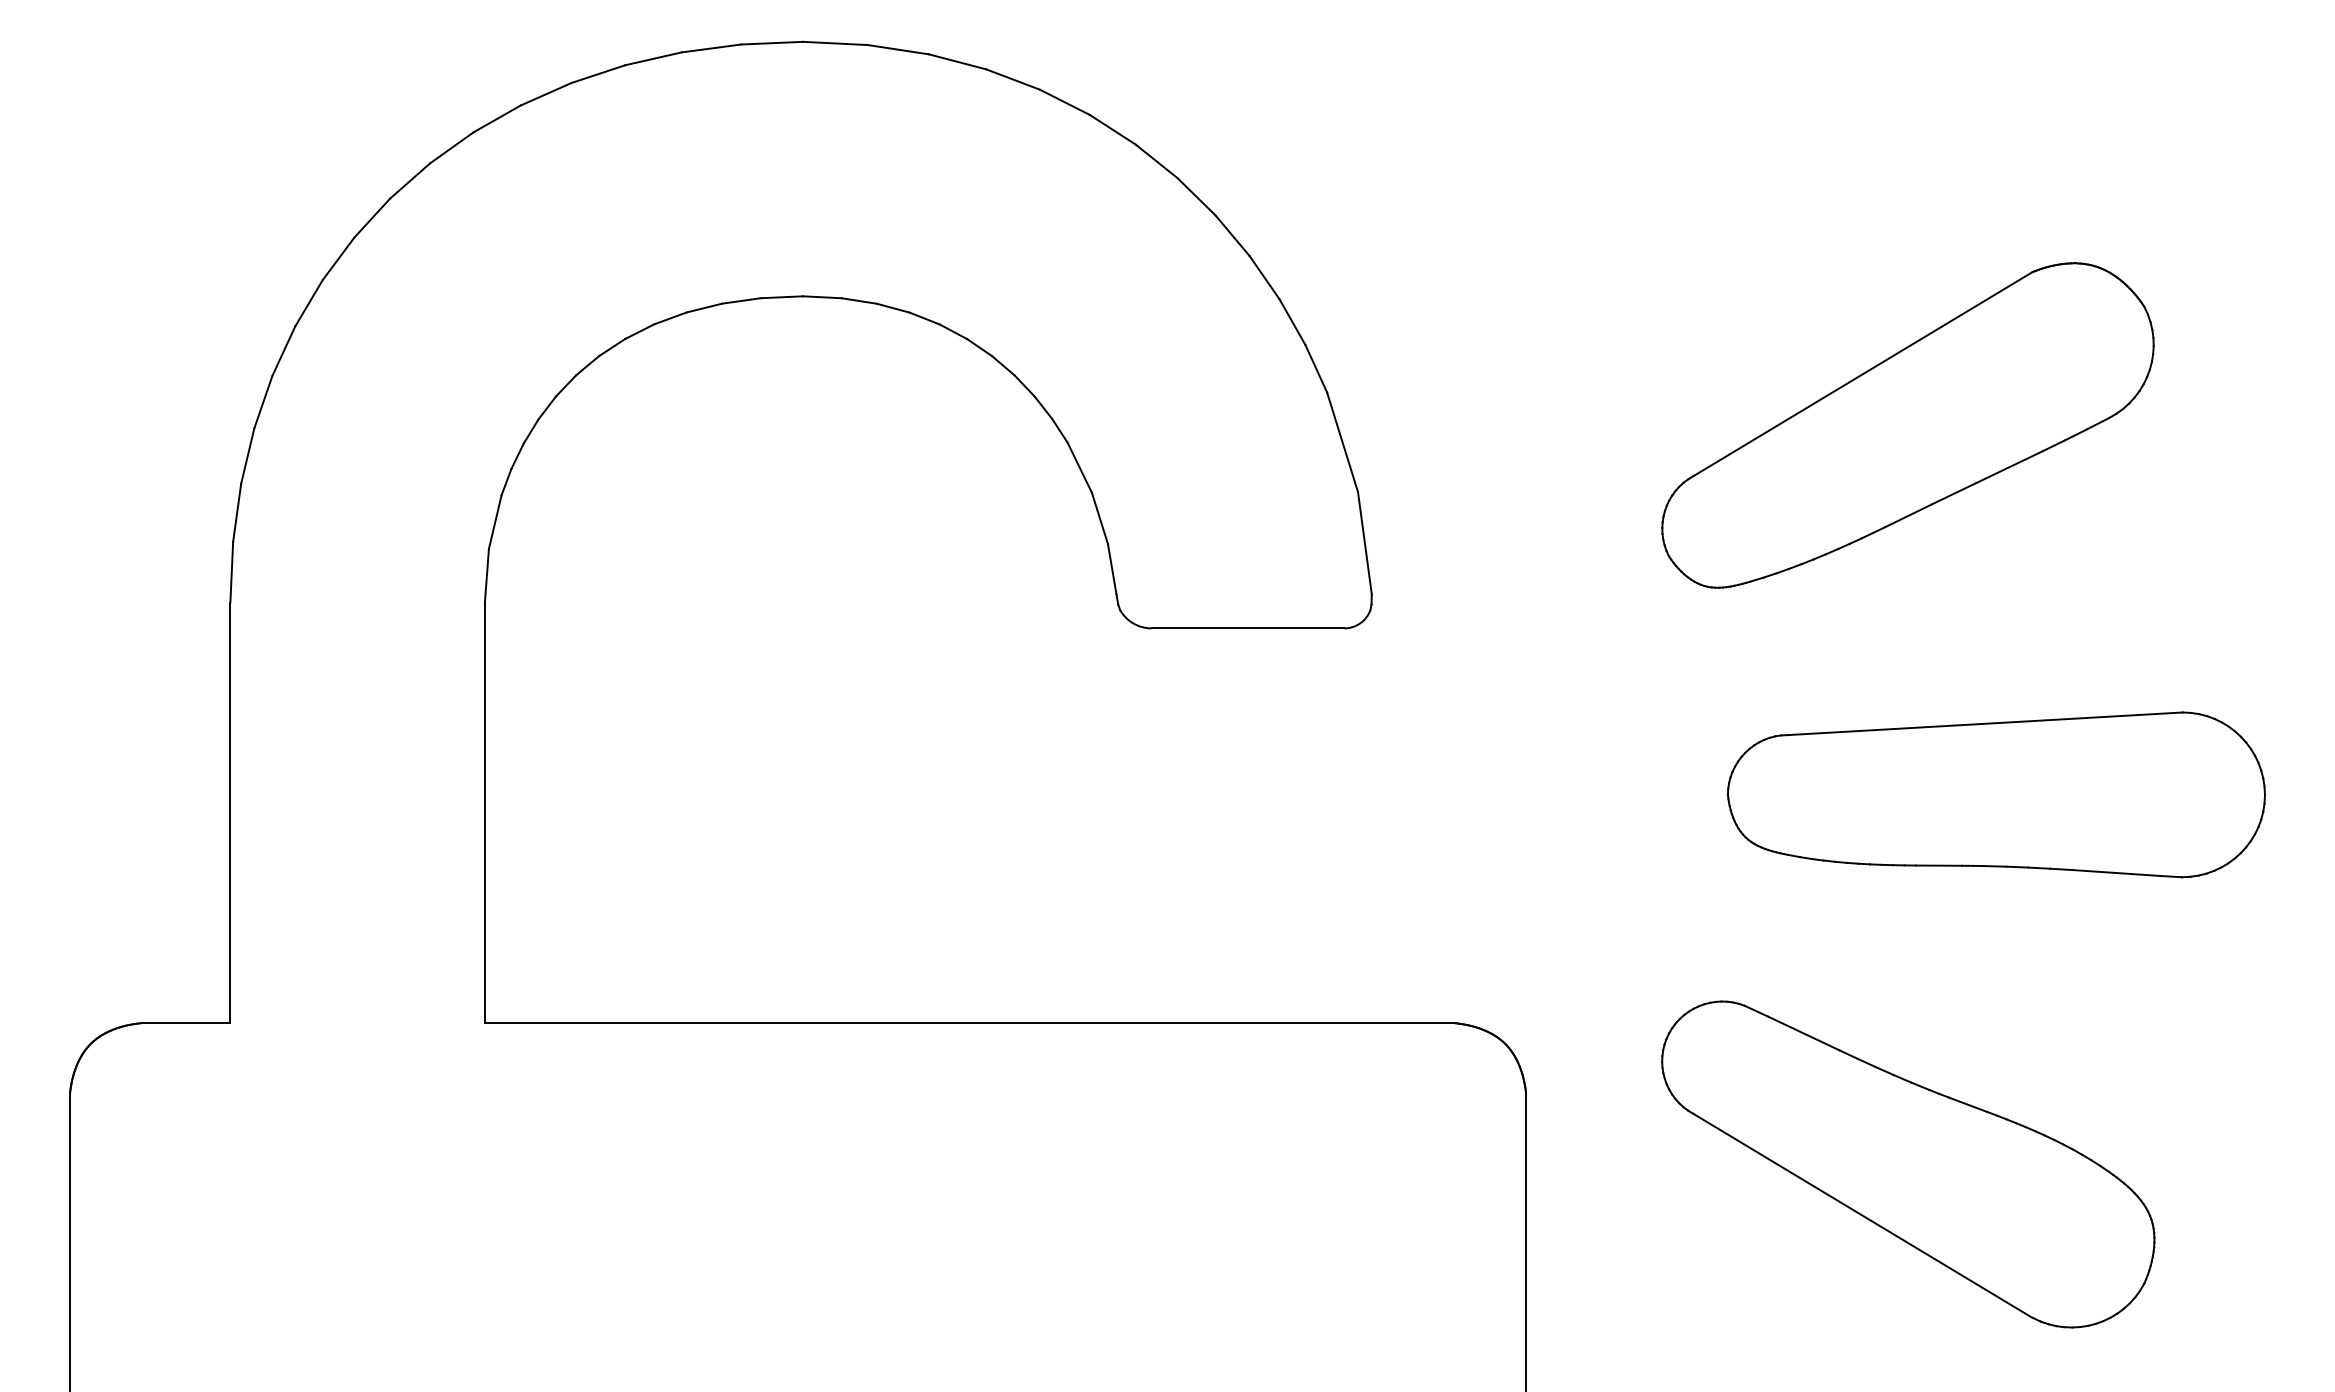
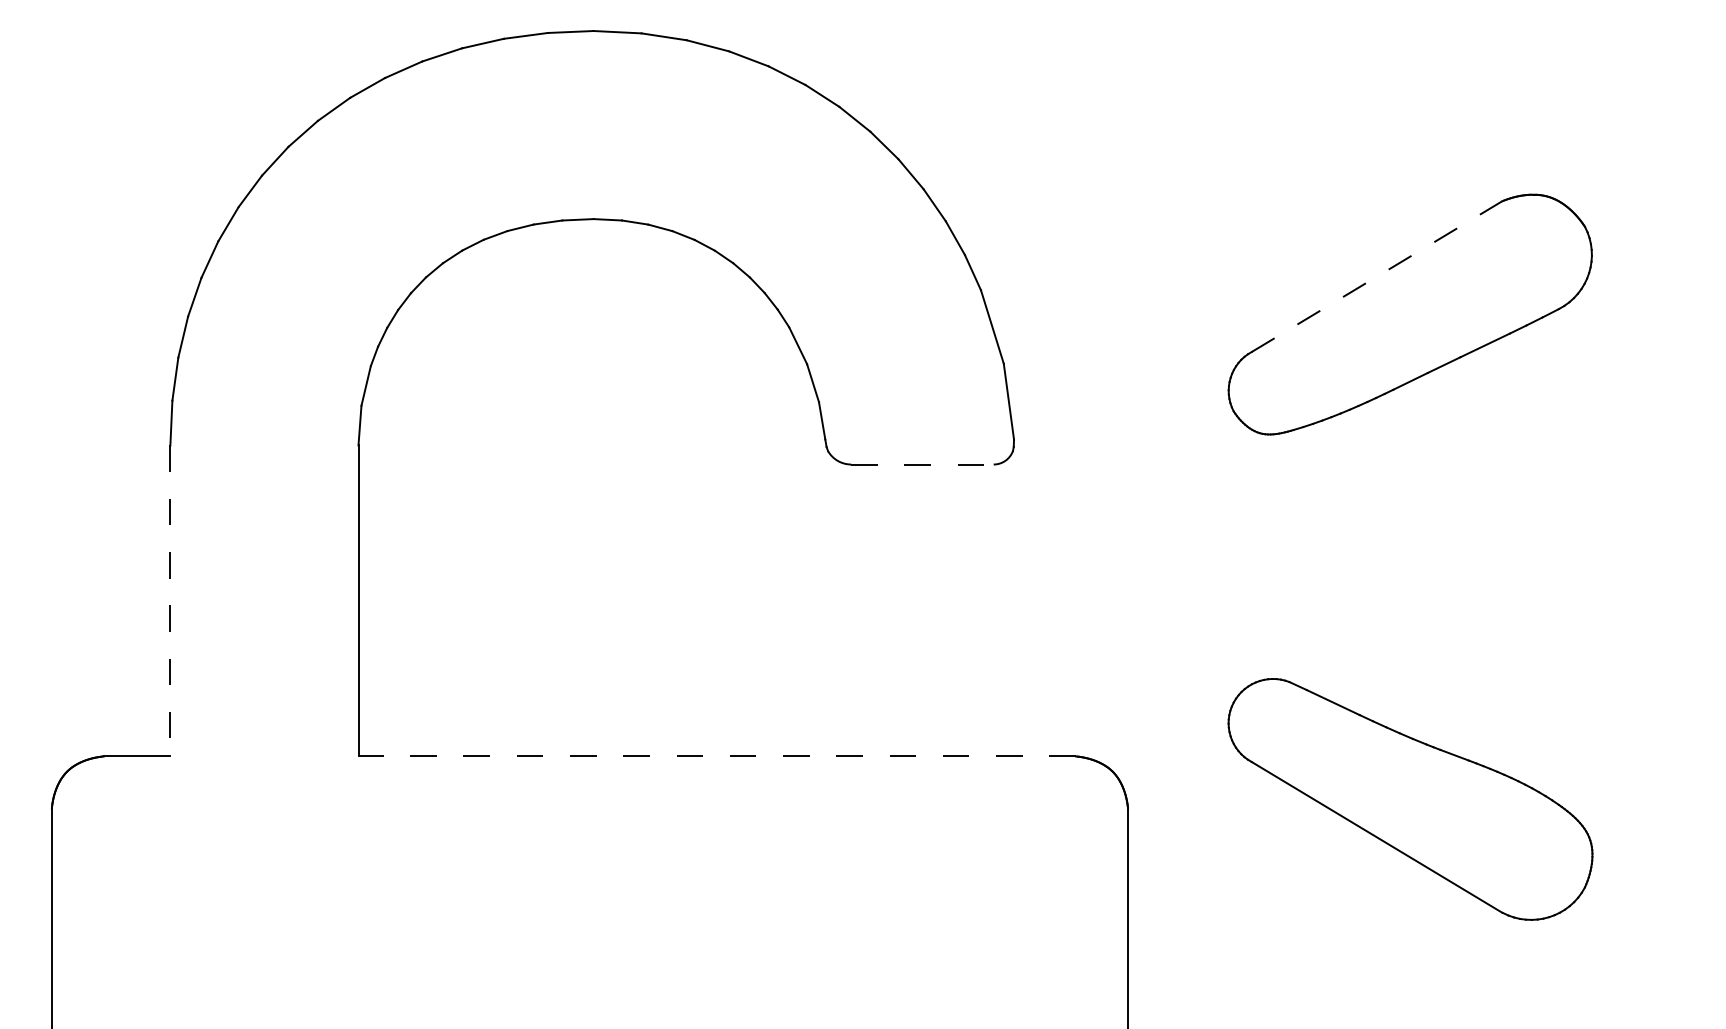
line: (1862, 374) -> (1376, 276), solid -> dashed
line: (1248, 628) -> (922, 464), solid -> dashed
part: (1996, 794) -> (1475, 587), removed
line: (230, 813) -> (170, 601), solid -> dashed
line: (969, 1023) -> (716, 756), solid -> dashed
part: (1908, 1164) -> (1410, 799), moved

